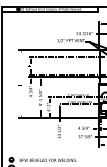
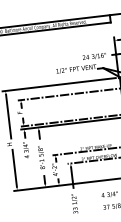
line: (21, 67) -> (8, 116), added
line: (21, 102) -> (14, 167), added

